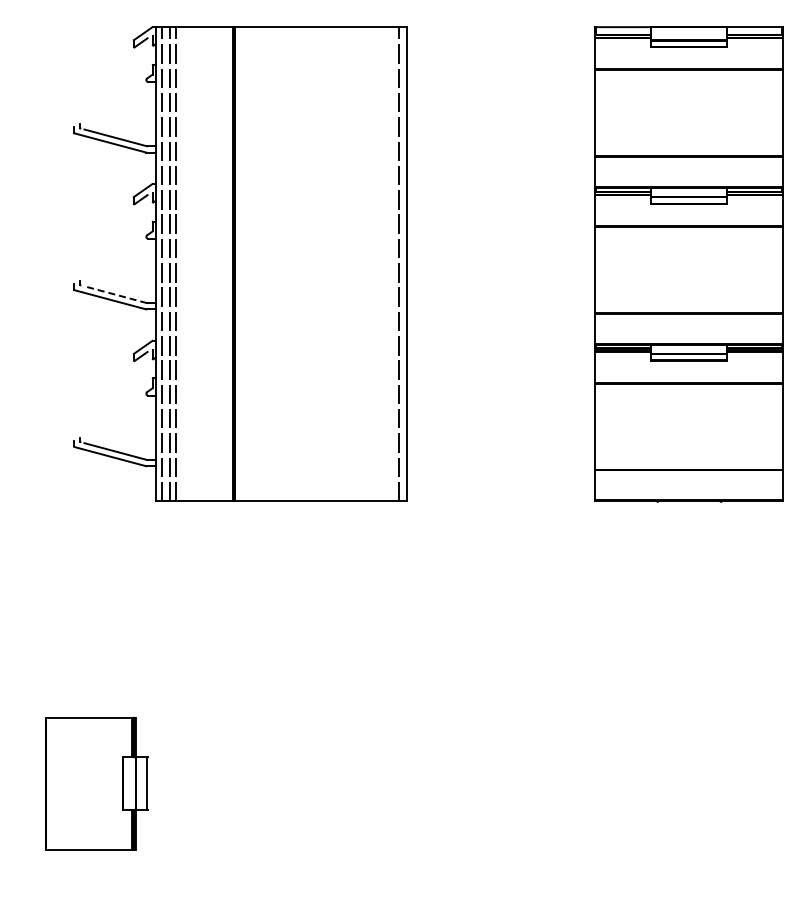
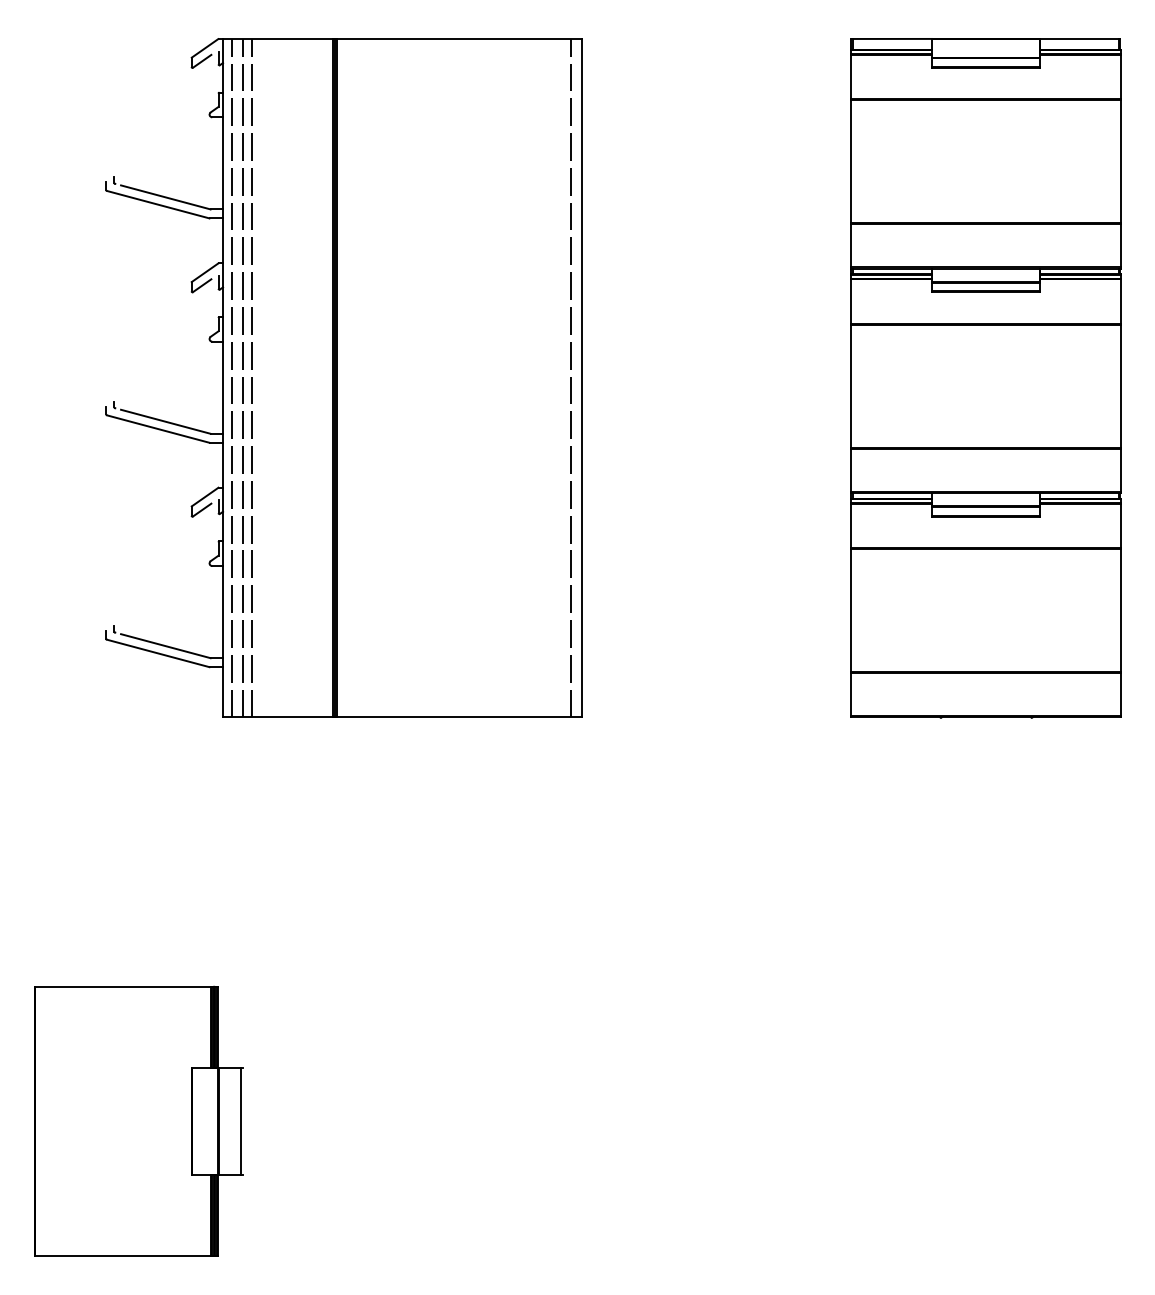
line: (115, 294) -> (165, 421), dashed -> solid
part: (96, 783) -> (138, 1121), size x1.43

